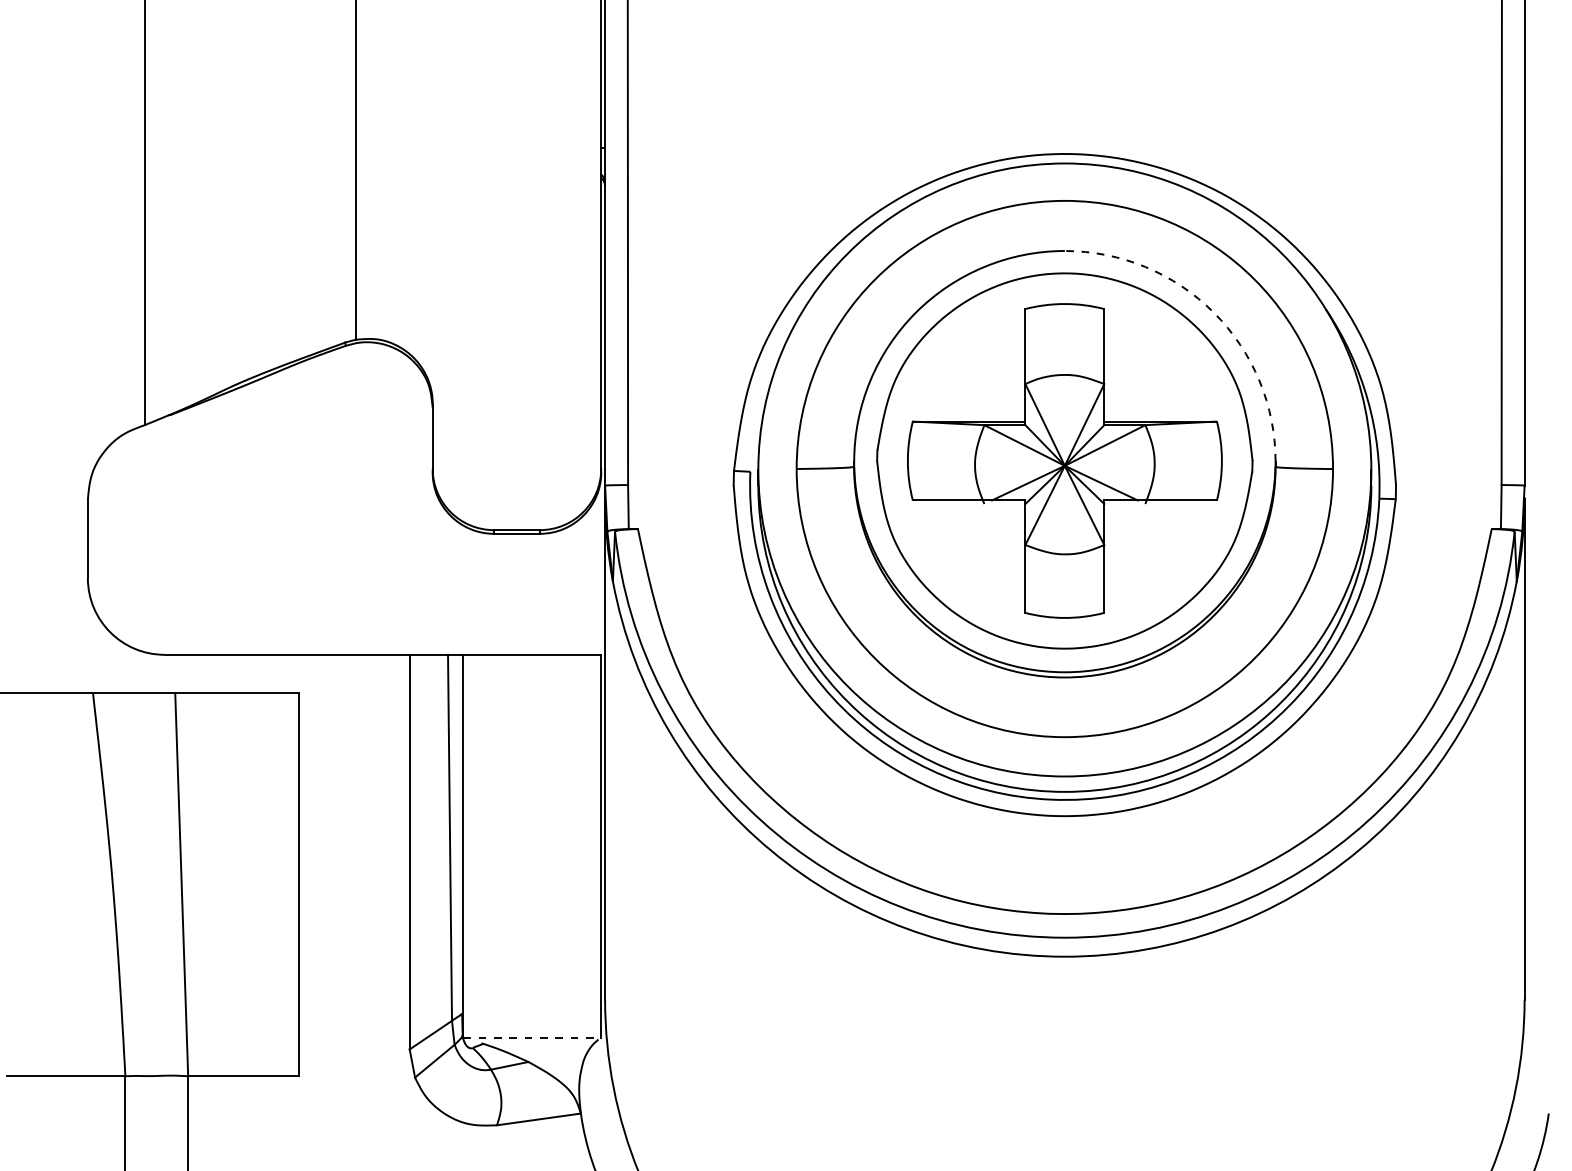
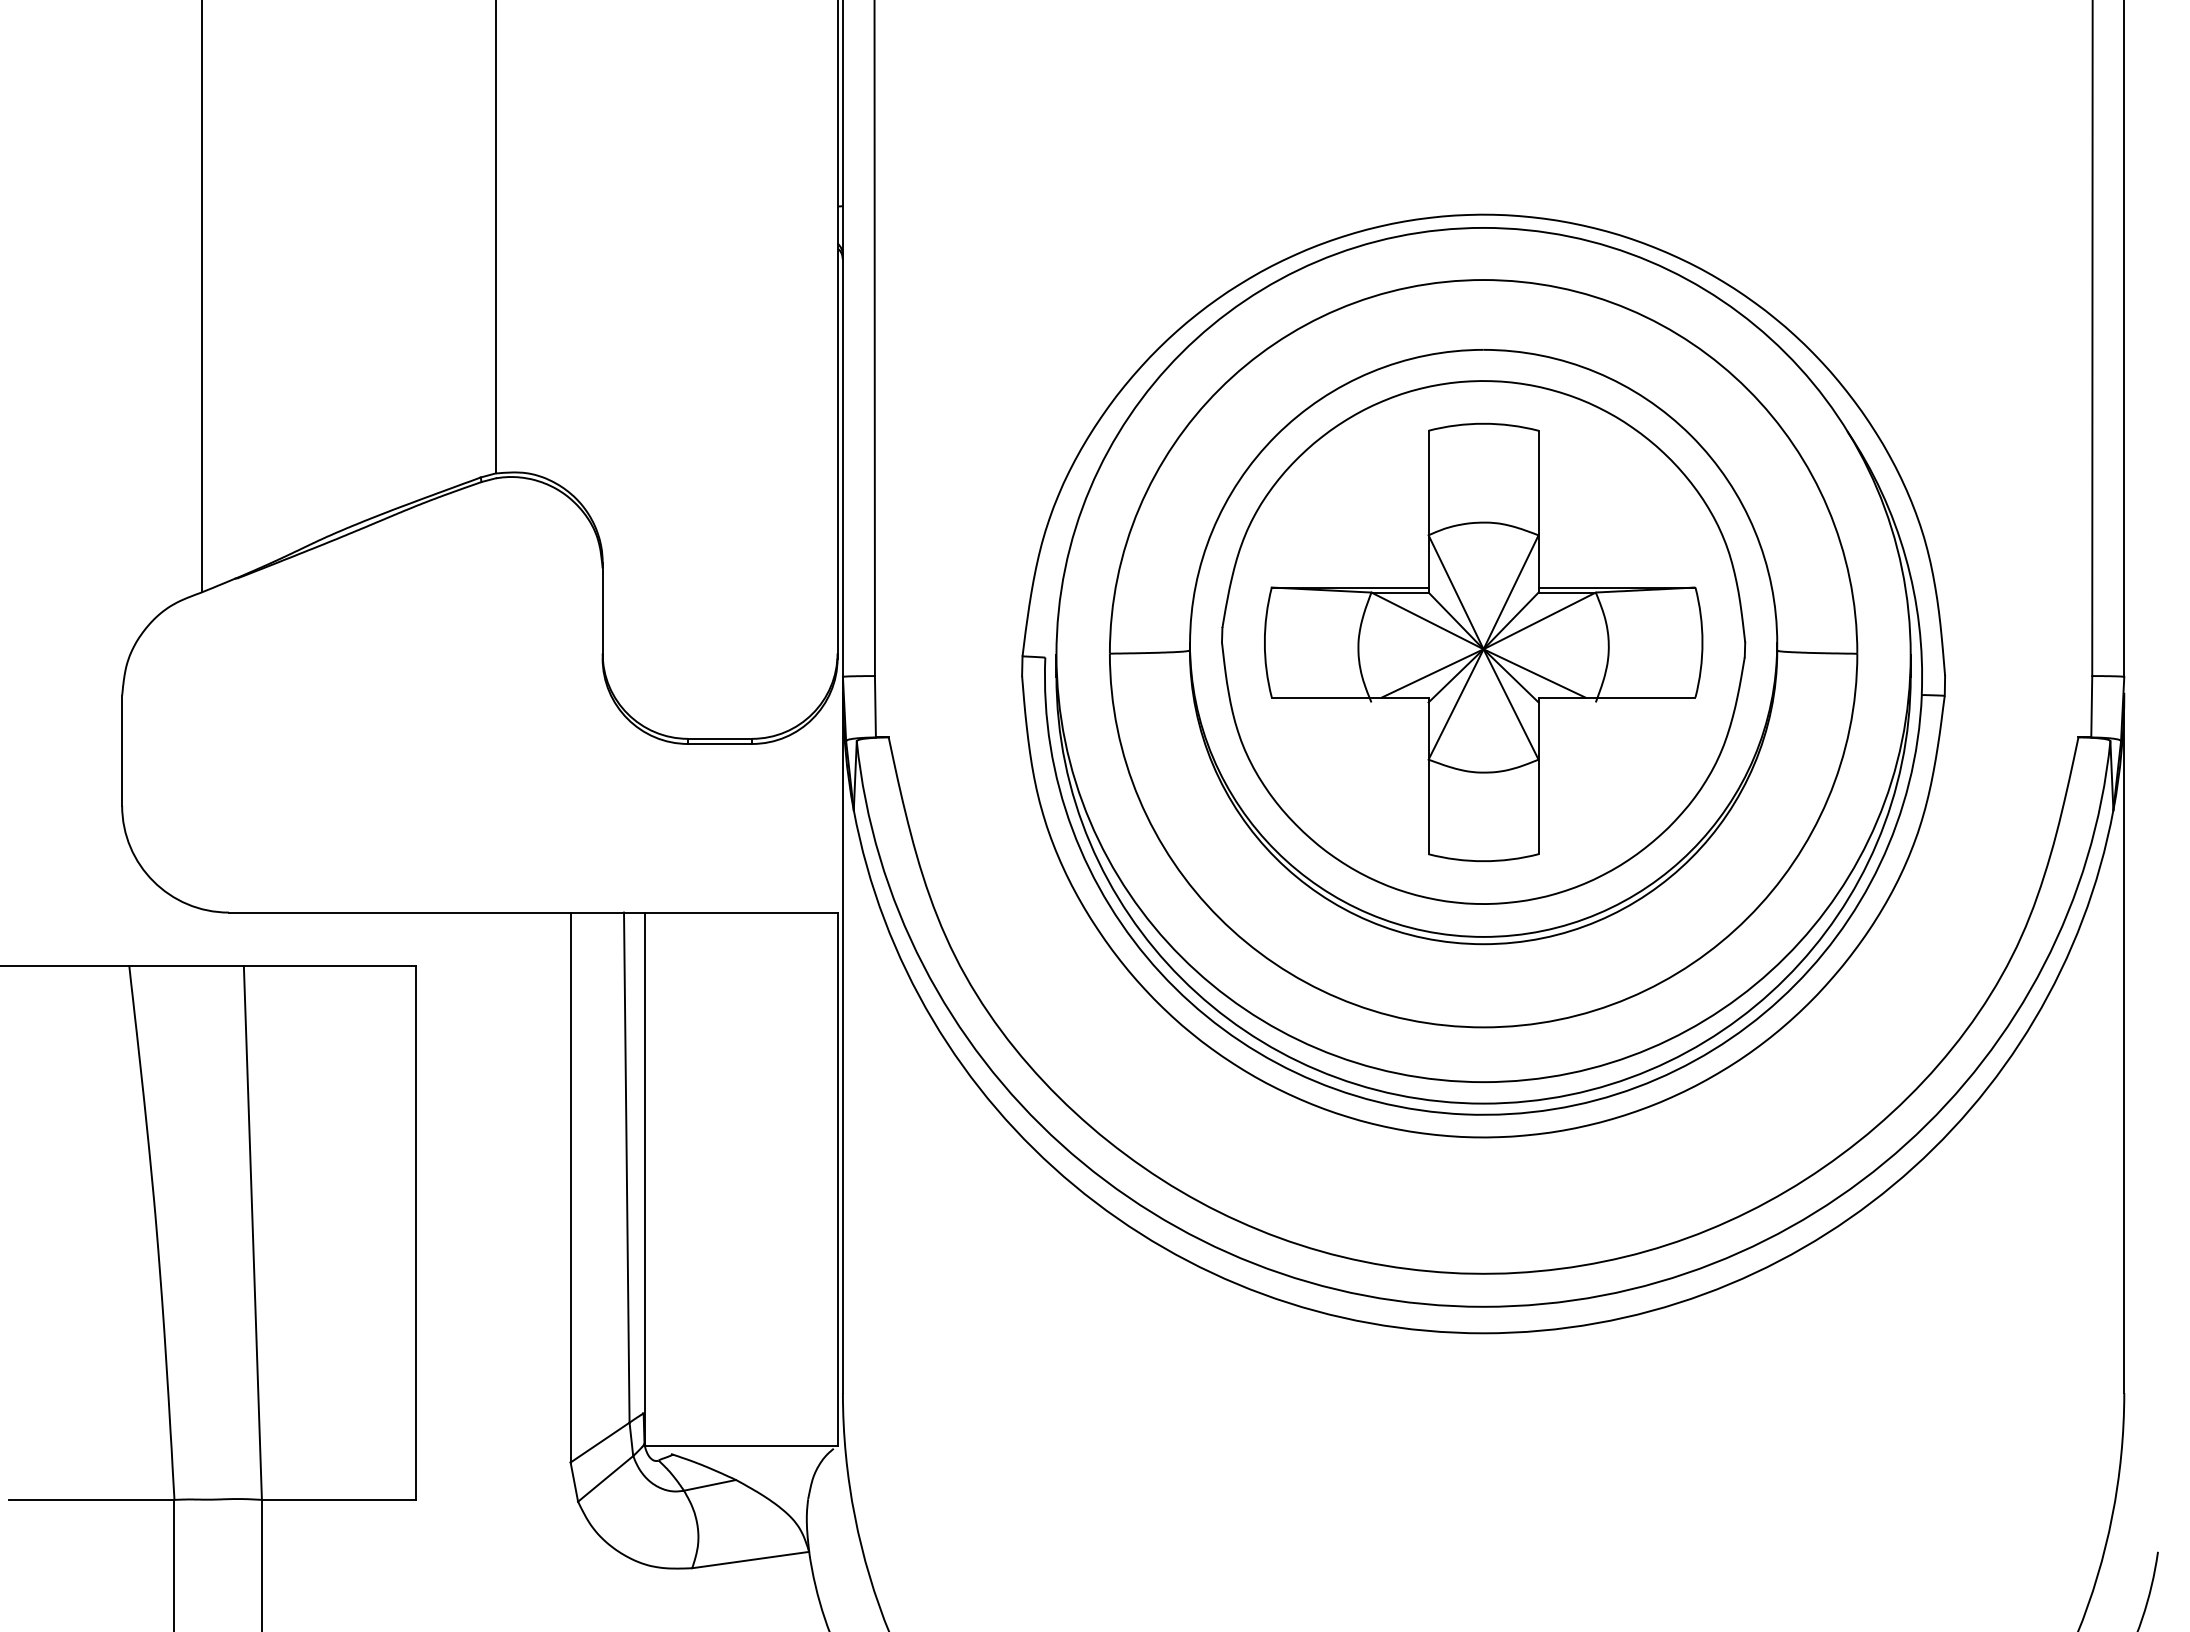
arc: (1214, 312) -> (1691, 435), dashed -> solid
line: (532, 1037) -> (741, 1446), dashed -> solid

